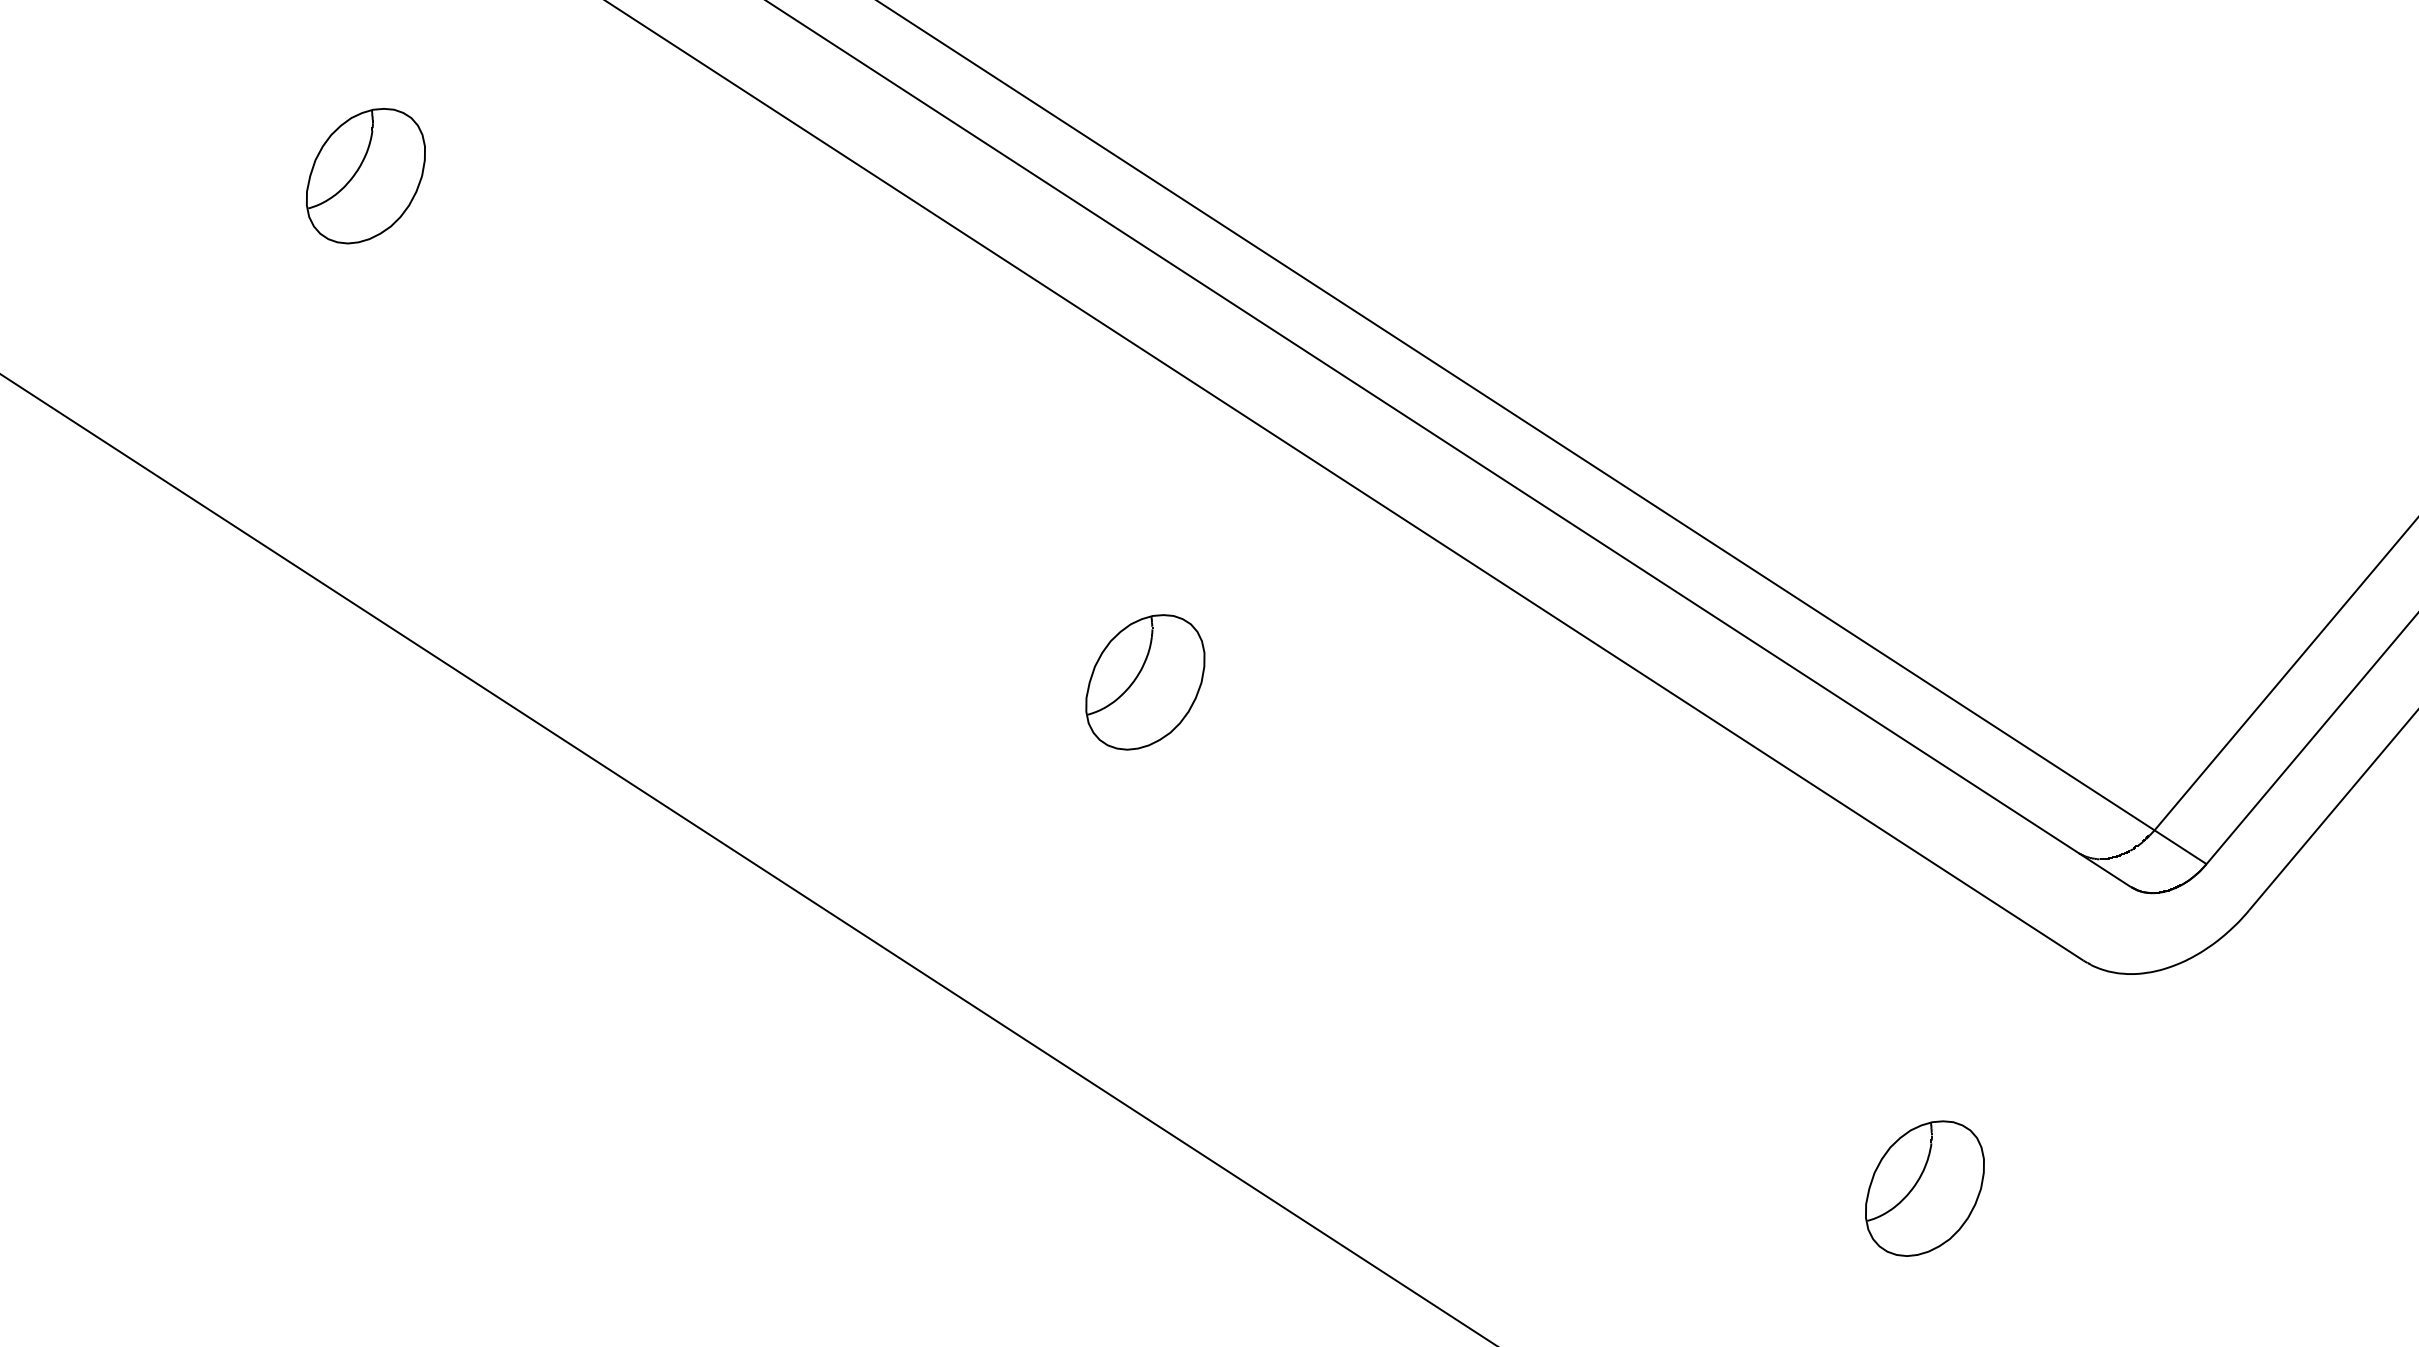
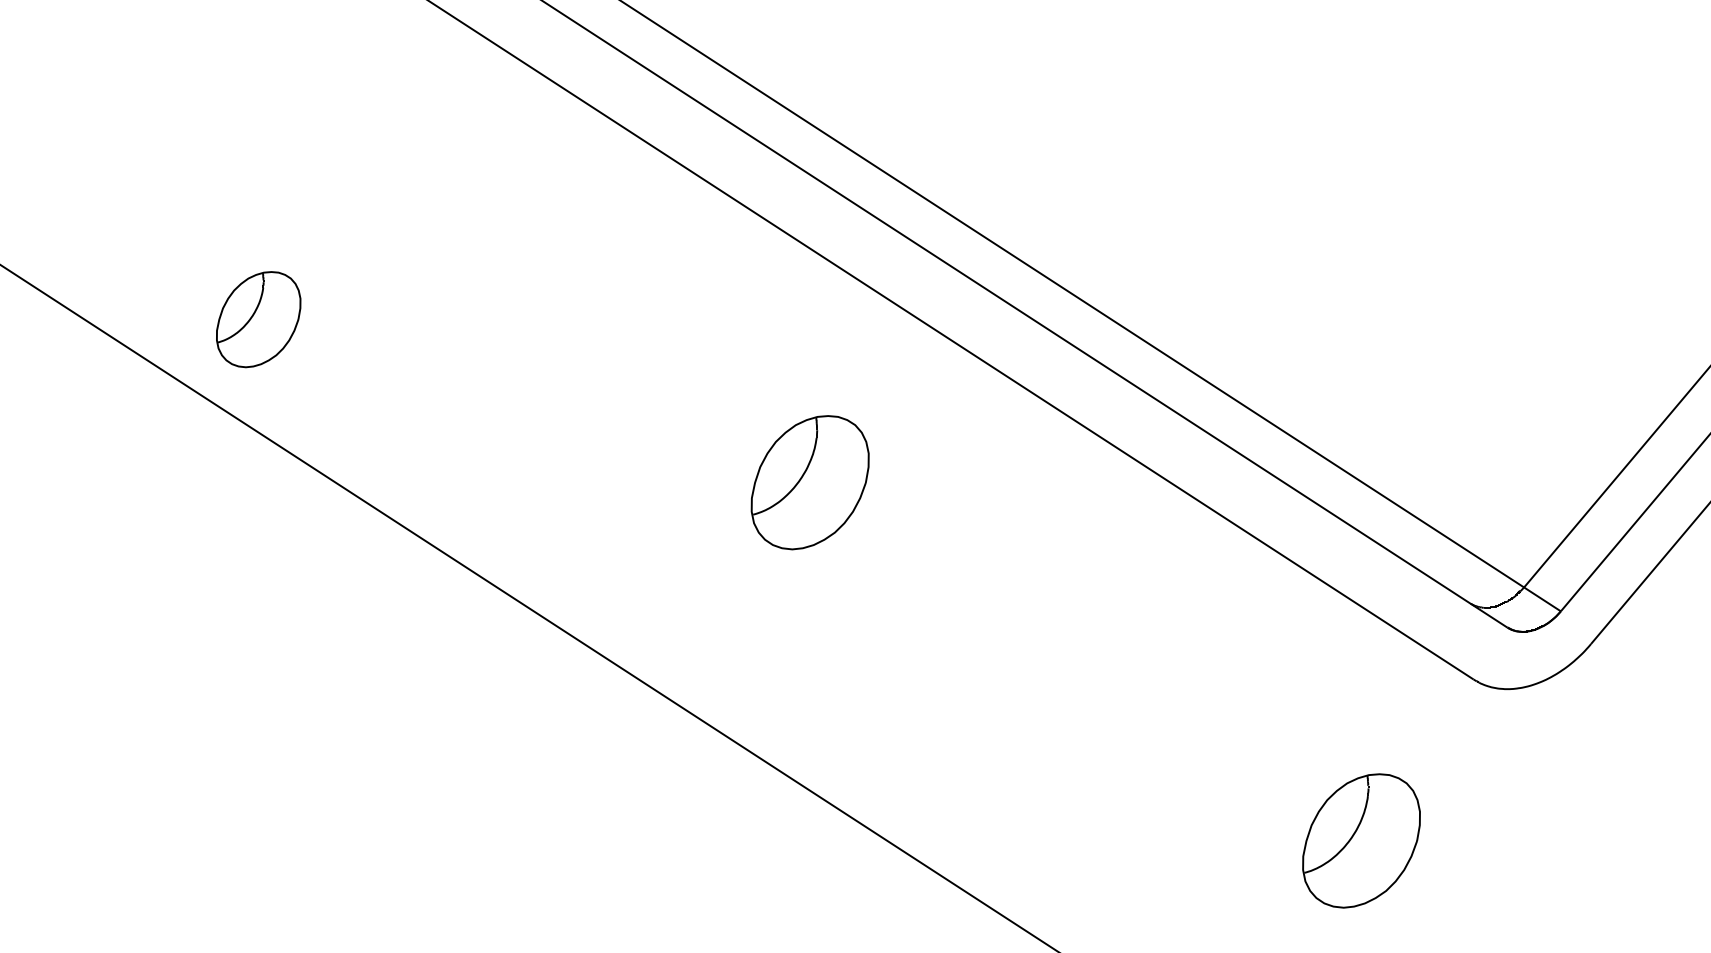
part: (365, 175) -> (258, 319), moved
part: (1144, 681) -> (809, 482), size x1.4
part: (1924, 1188) -> (1361, 840), size x1.4

